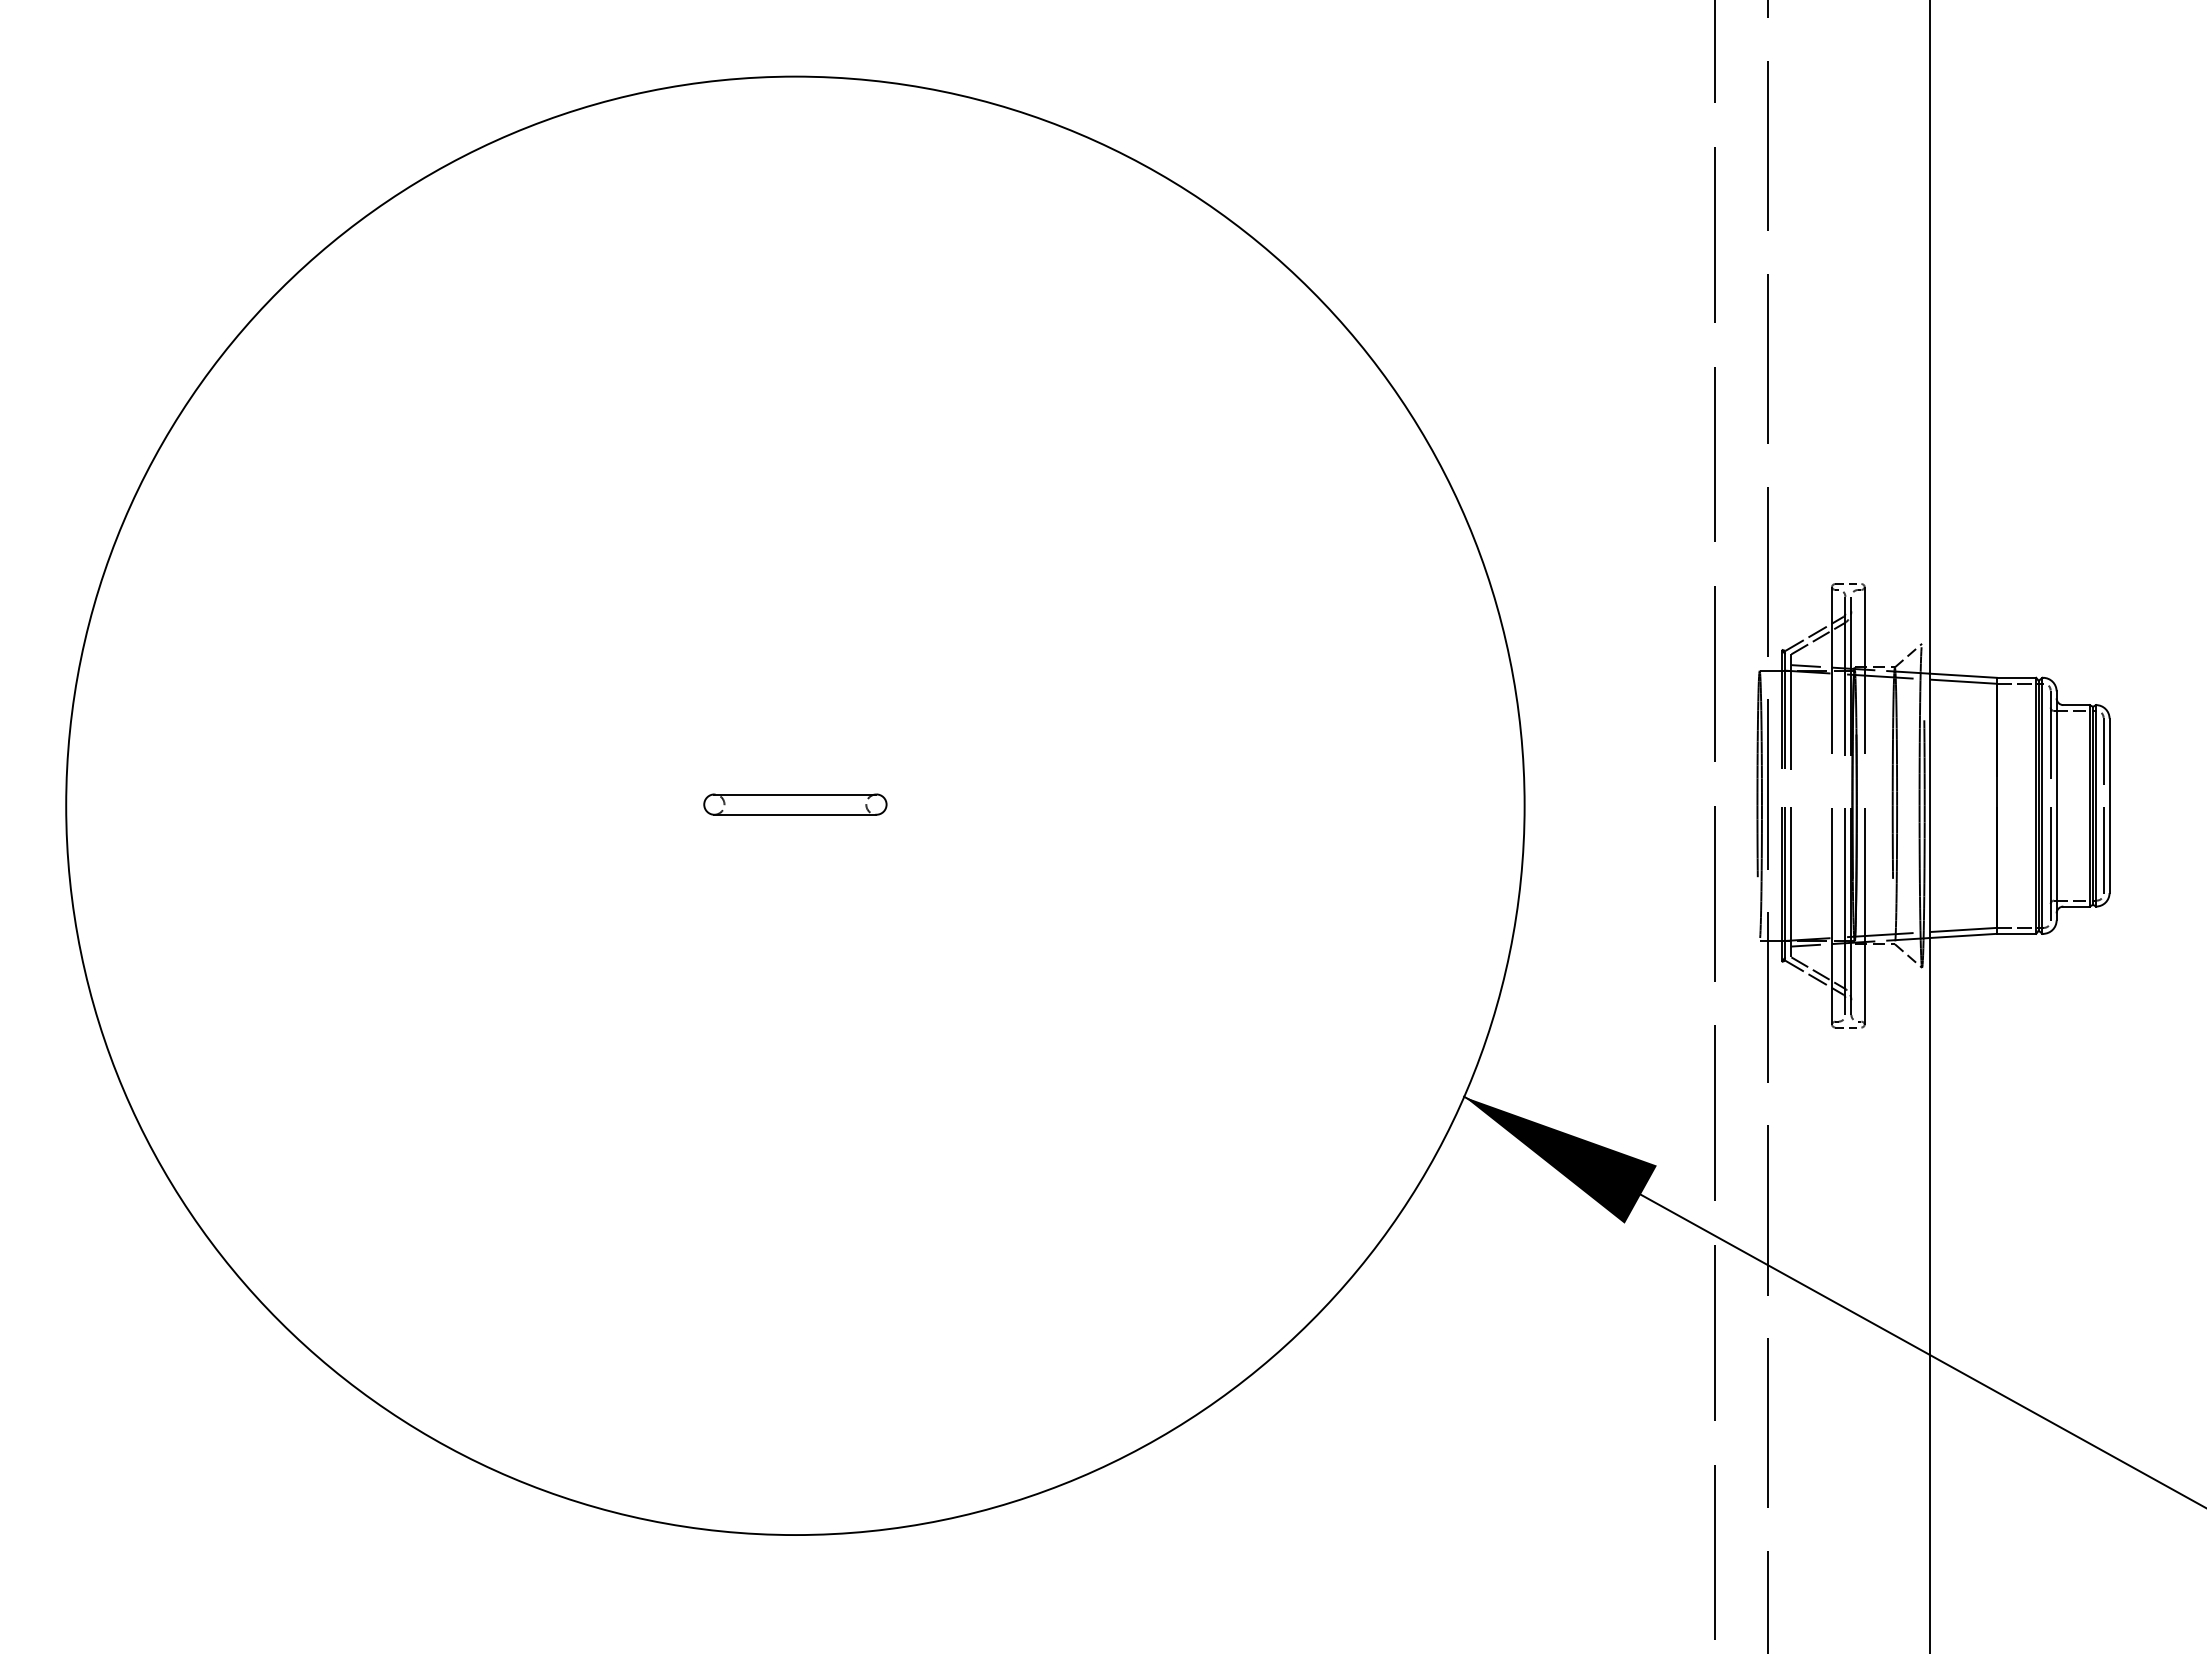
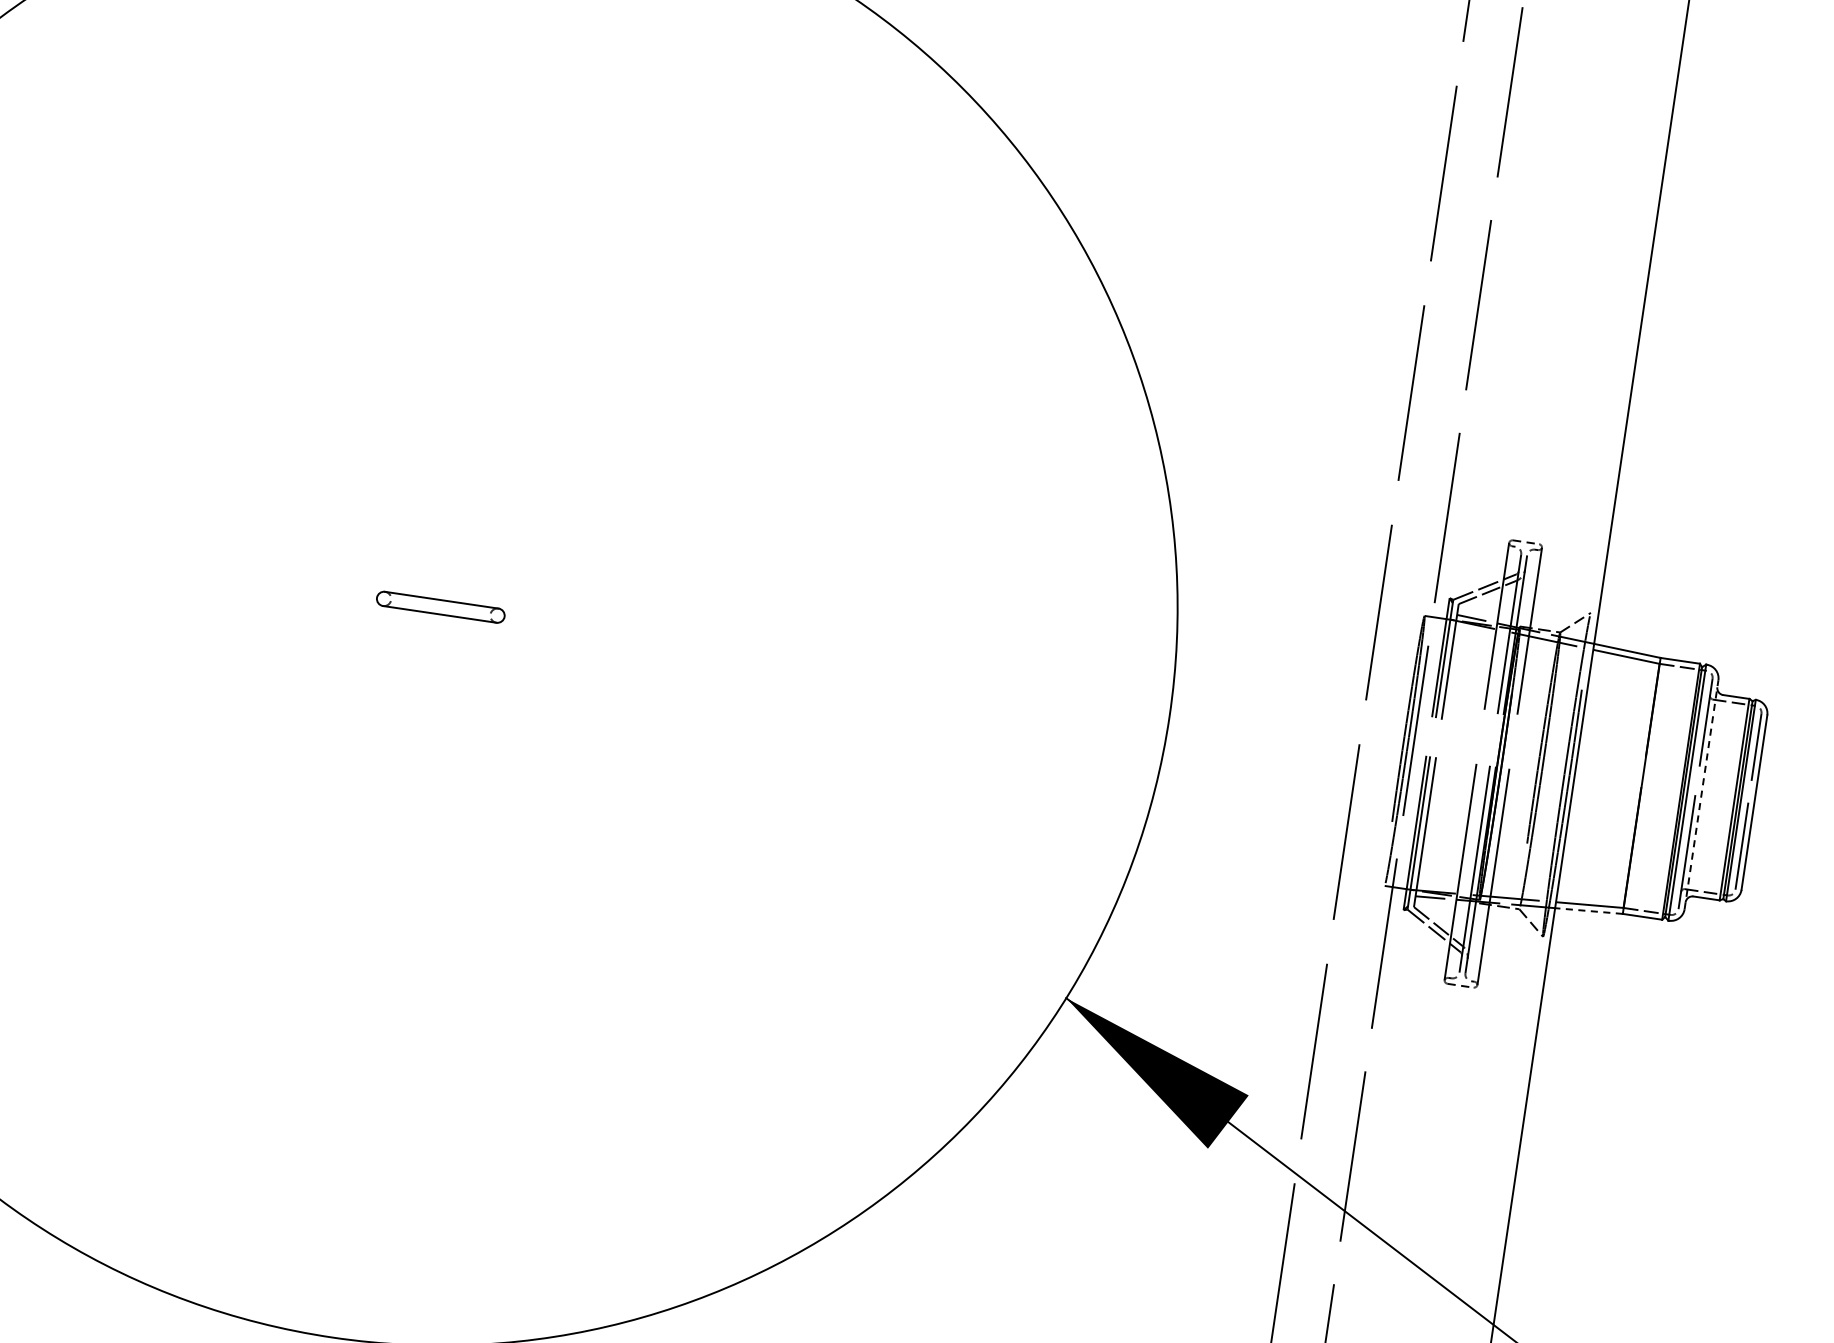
part: (795, 804) -> (440, 607), size x0.7
line: (2056, 805) -> (1701, 794), solid -> dashed
line: (1963, 935) -> (1589, 910), solid -> dashed

